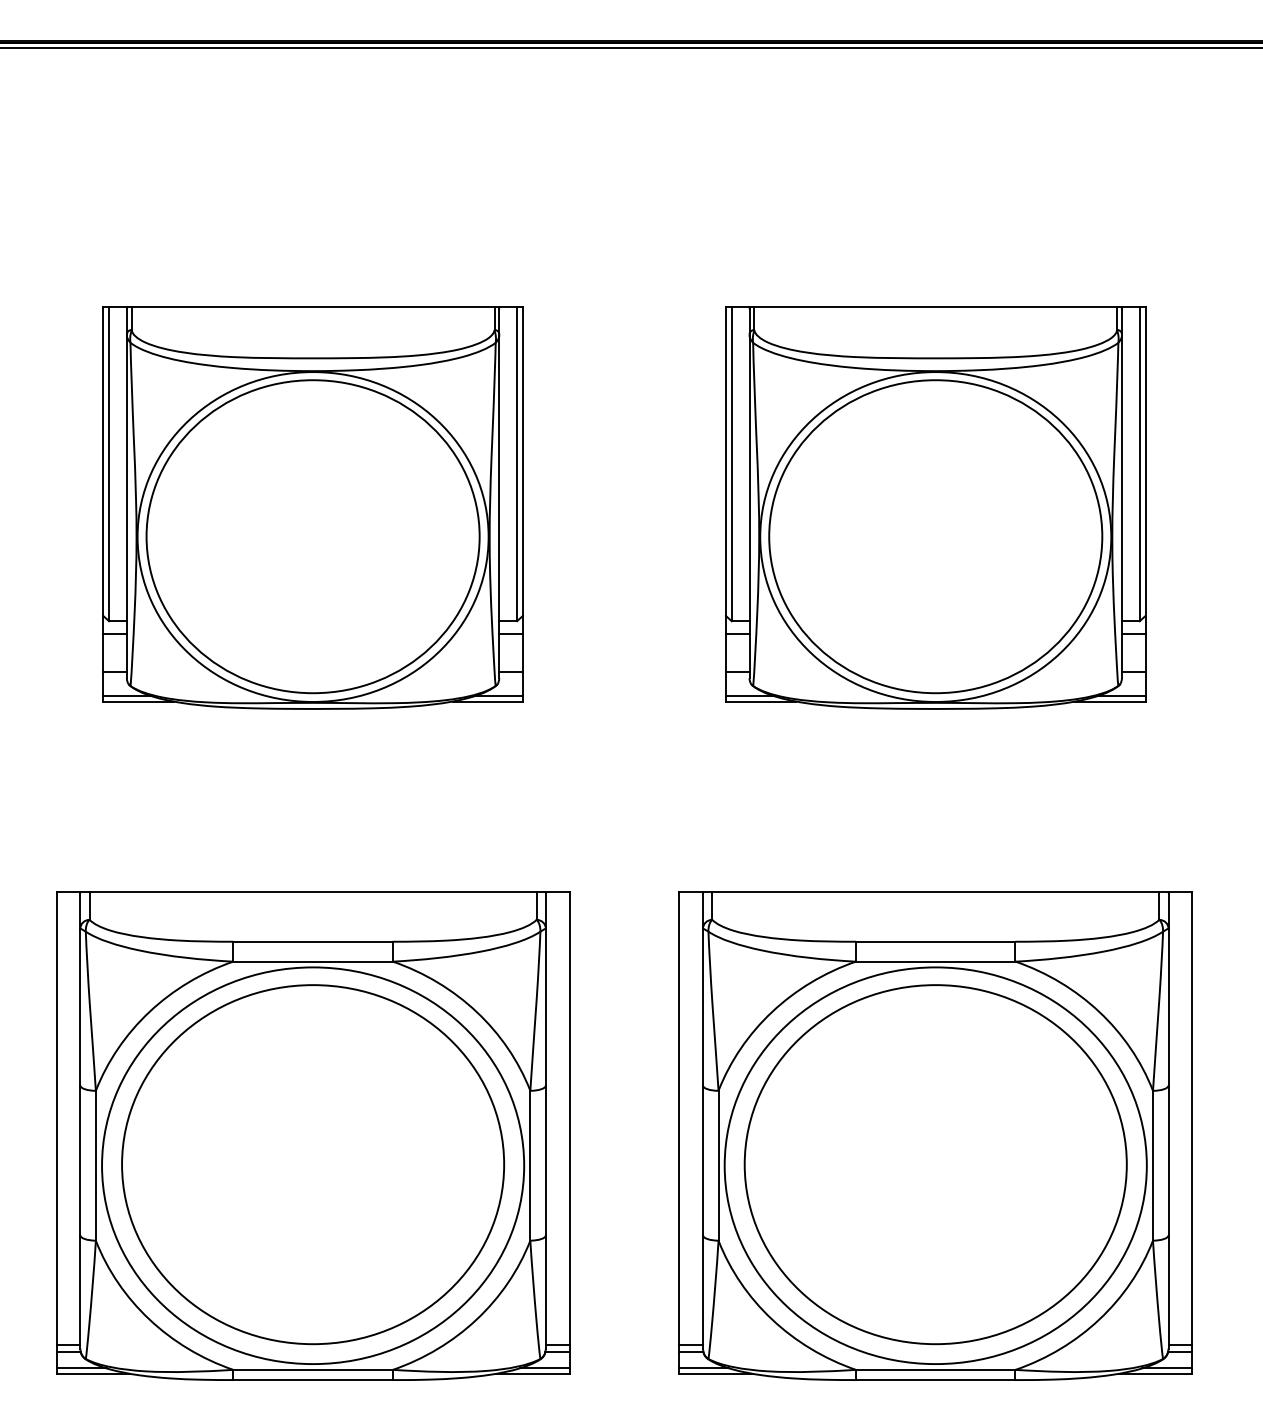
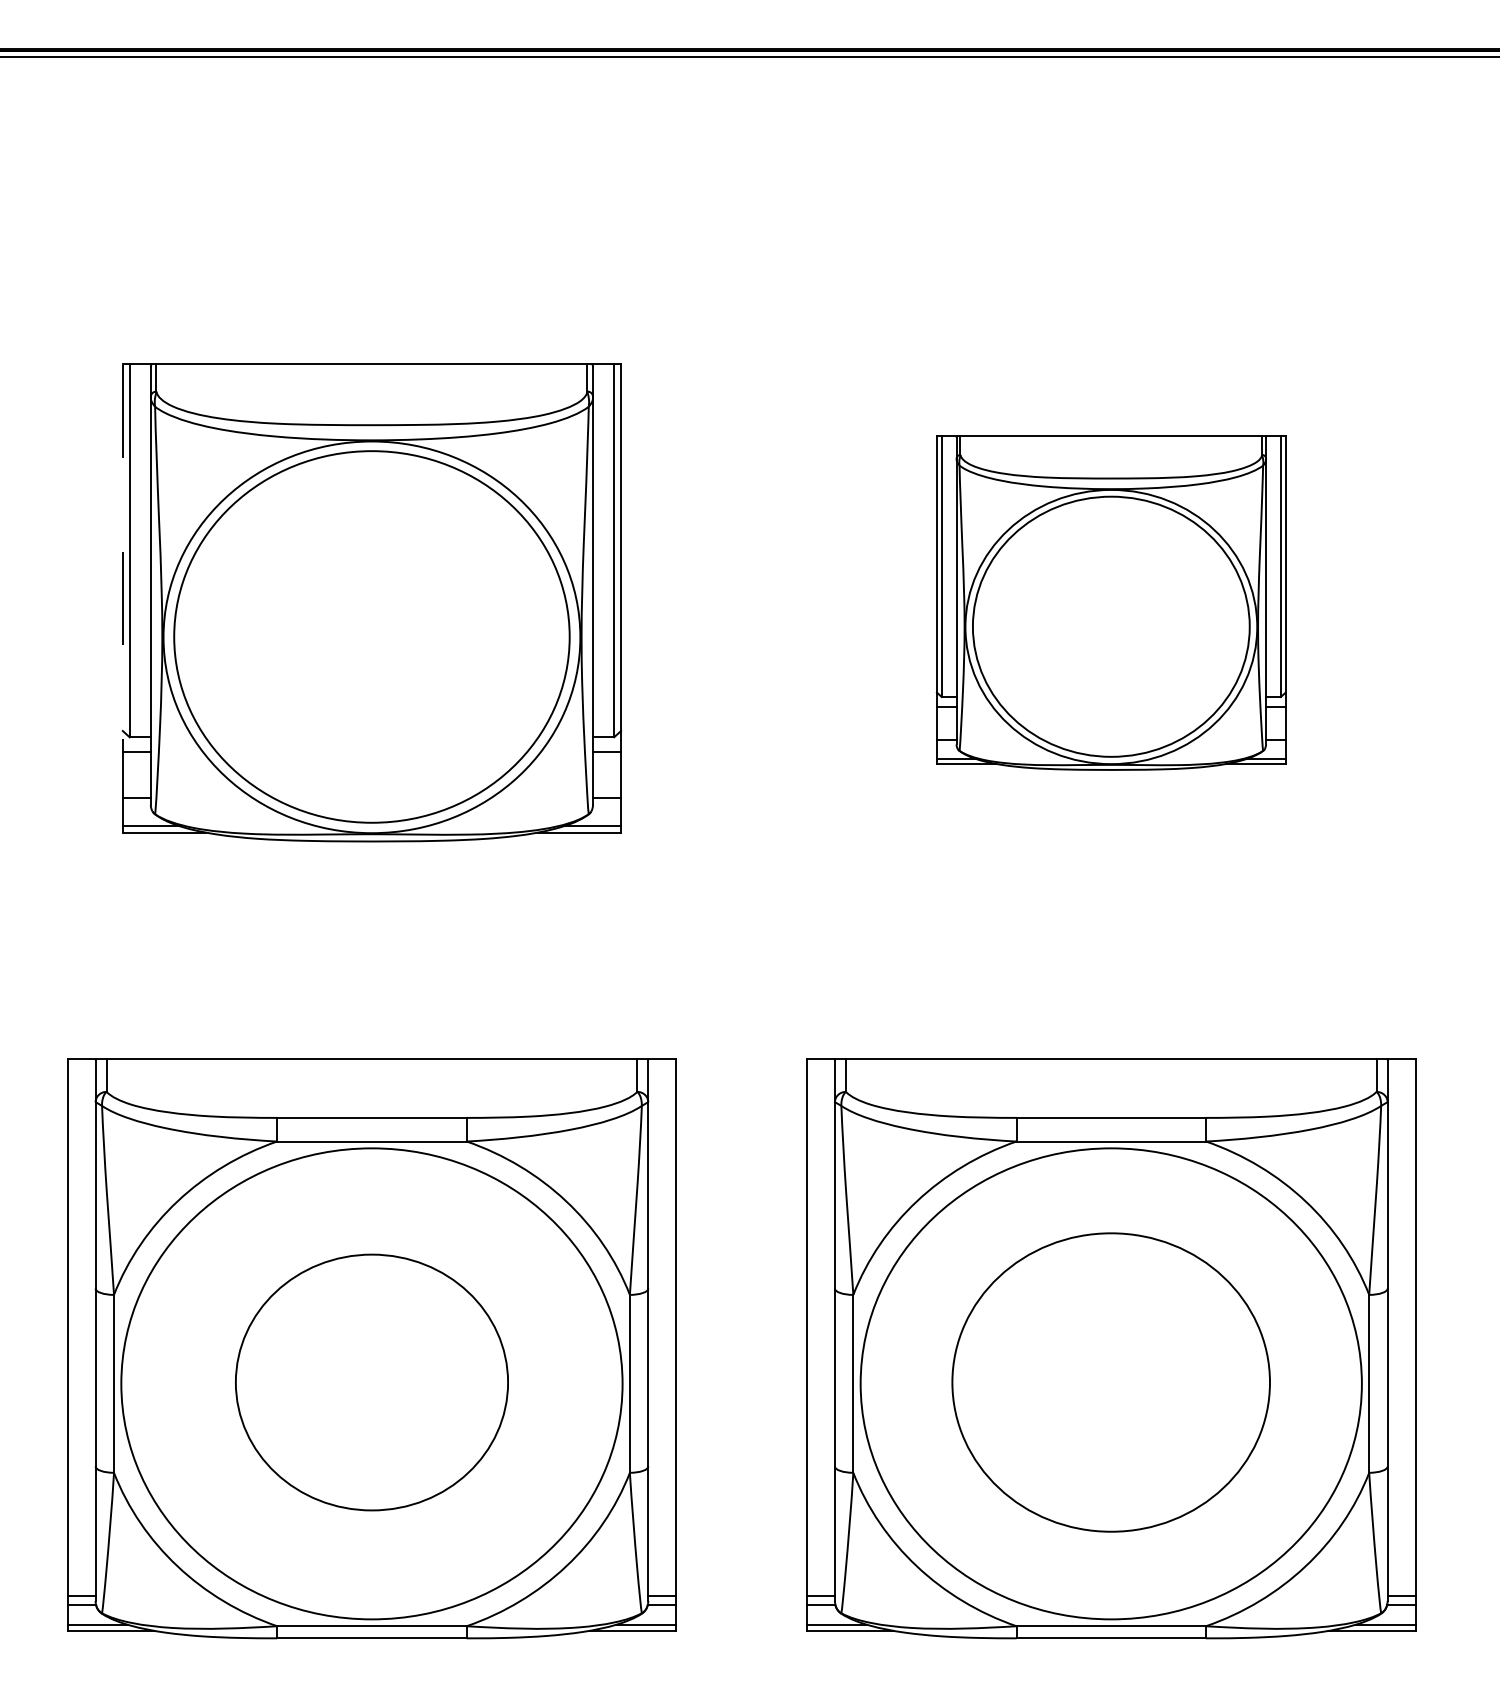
line: (103, 504) -> (122, 598), solid -> dashed
part: (935, 507) -> (1111, 602), size x0.7
part: (312, 1164) -> (371, 1382), size x0.6
part: (935, 1164) -> (1110, 1382), size x0.7

